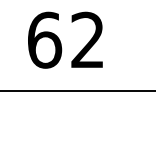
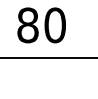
text: (66, 40) -> (41, 25), 62 -> 80

